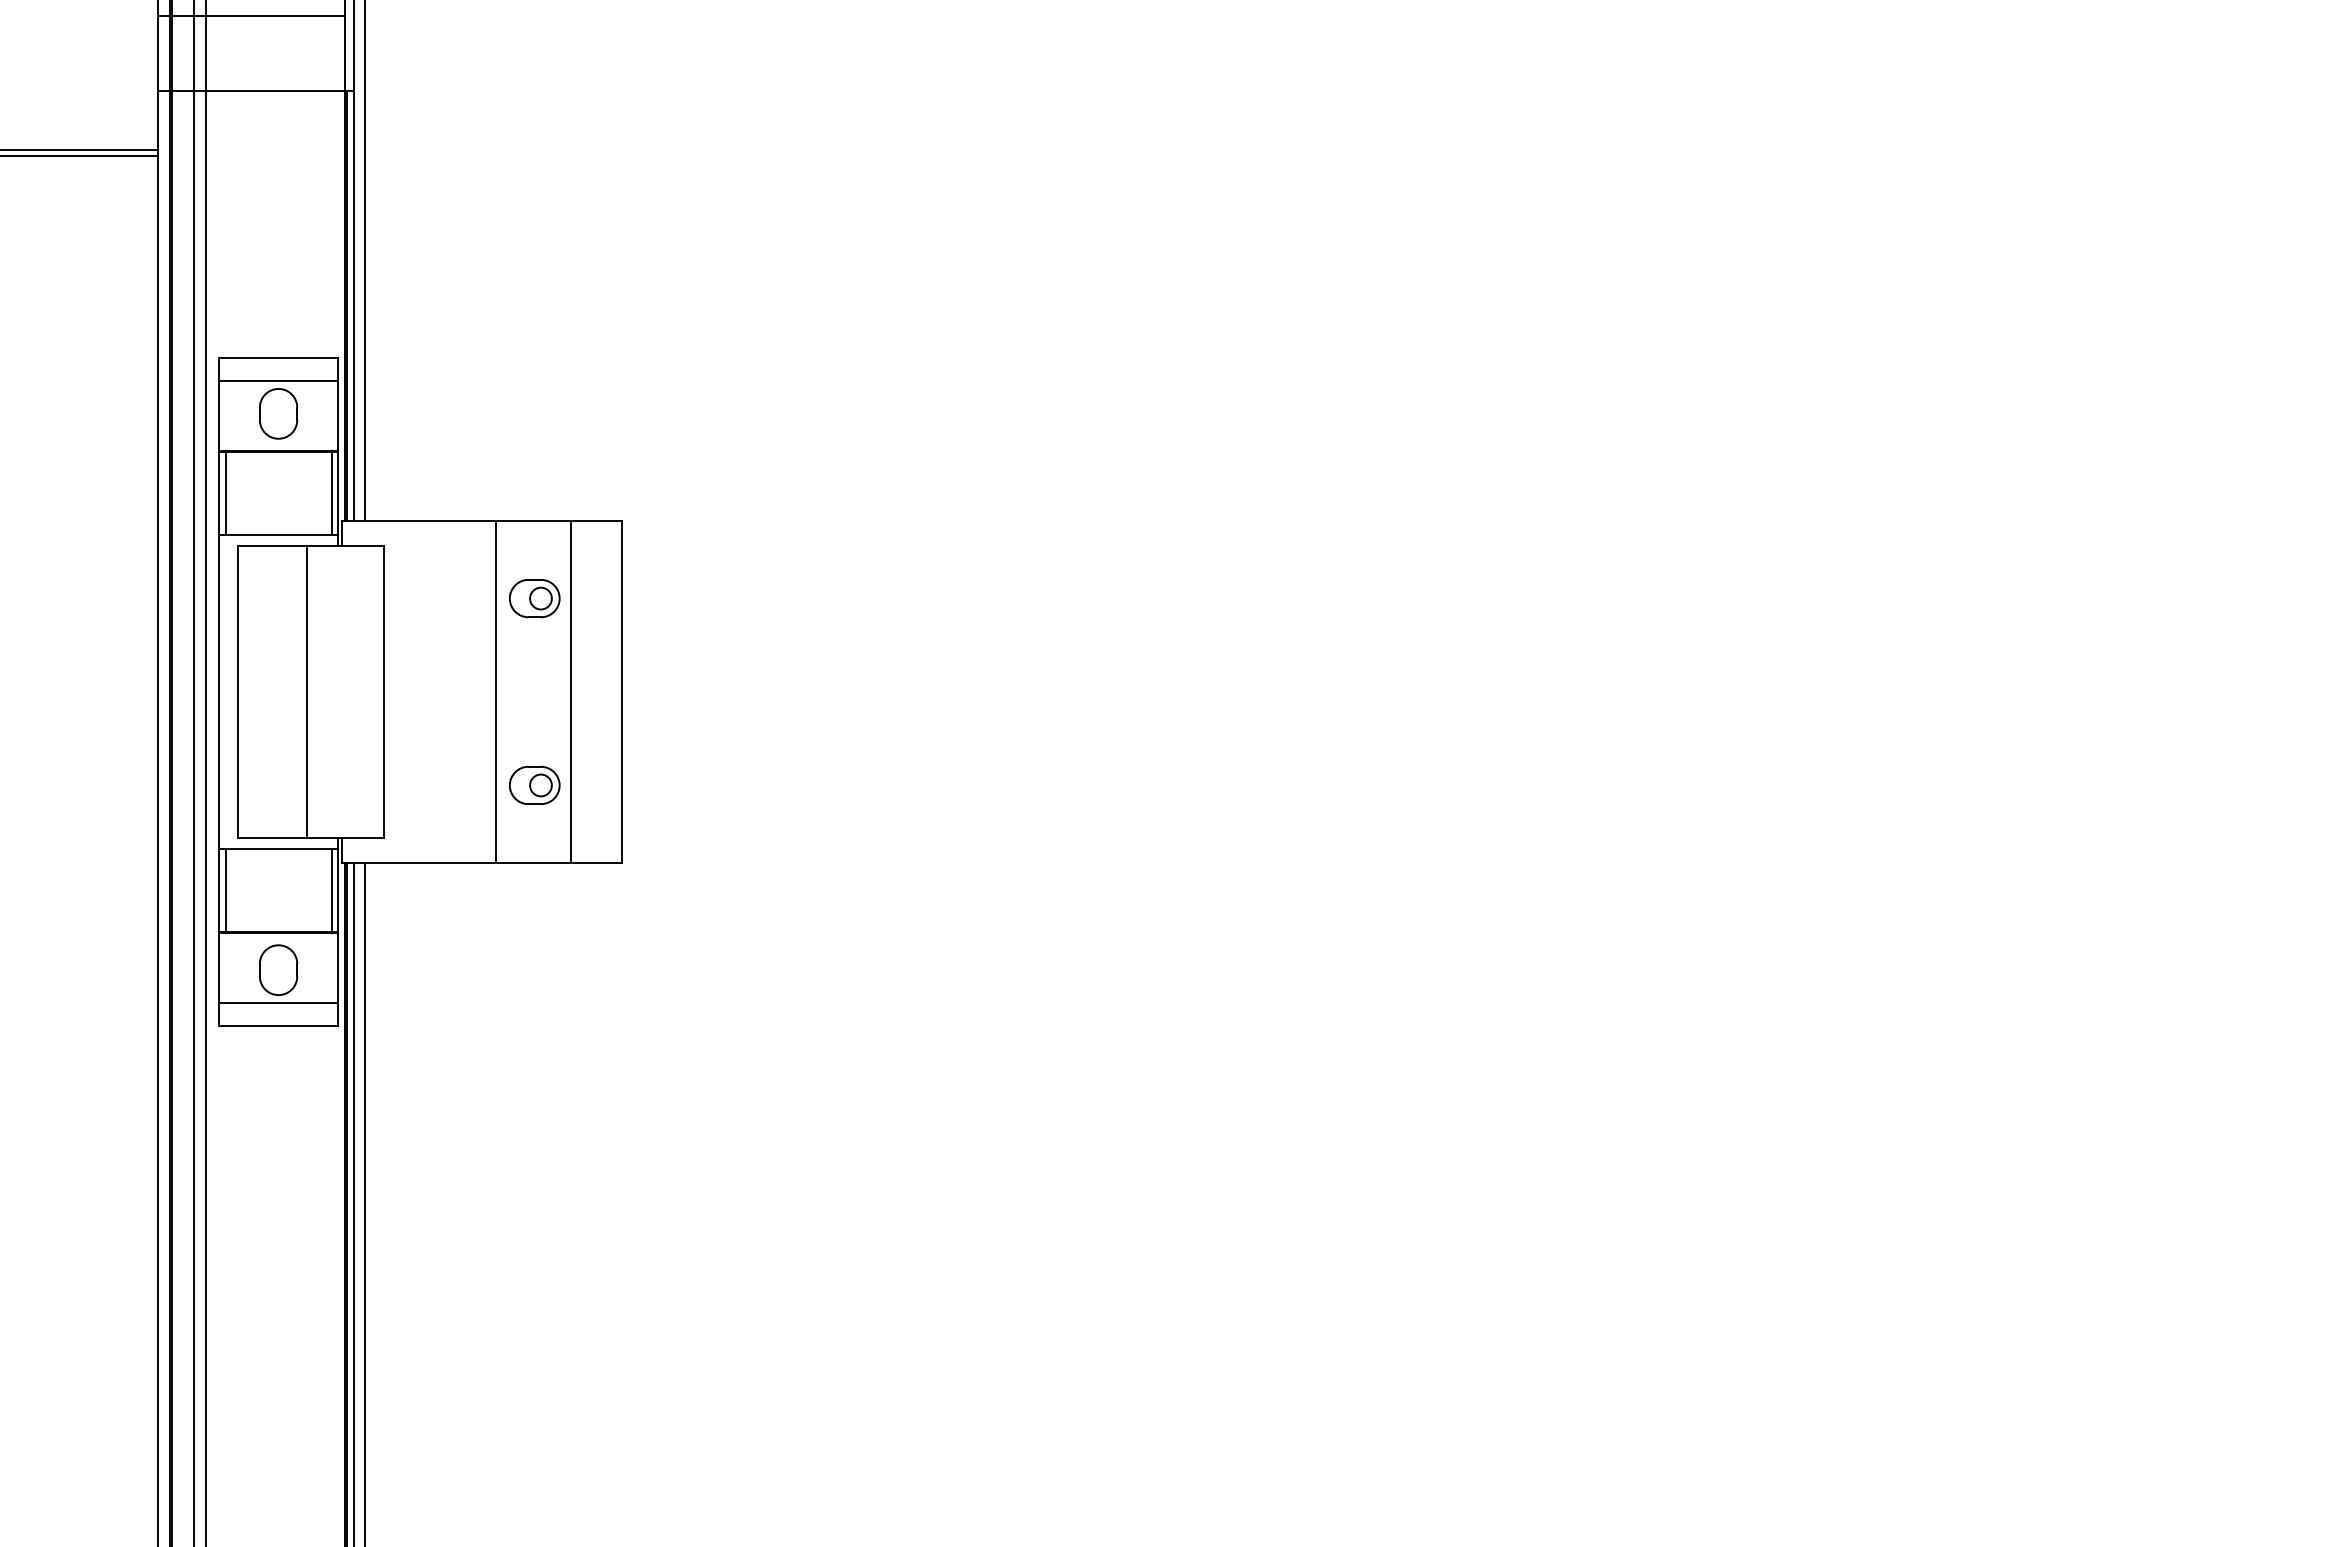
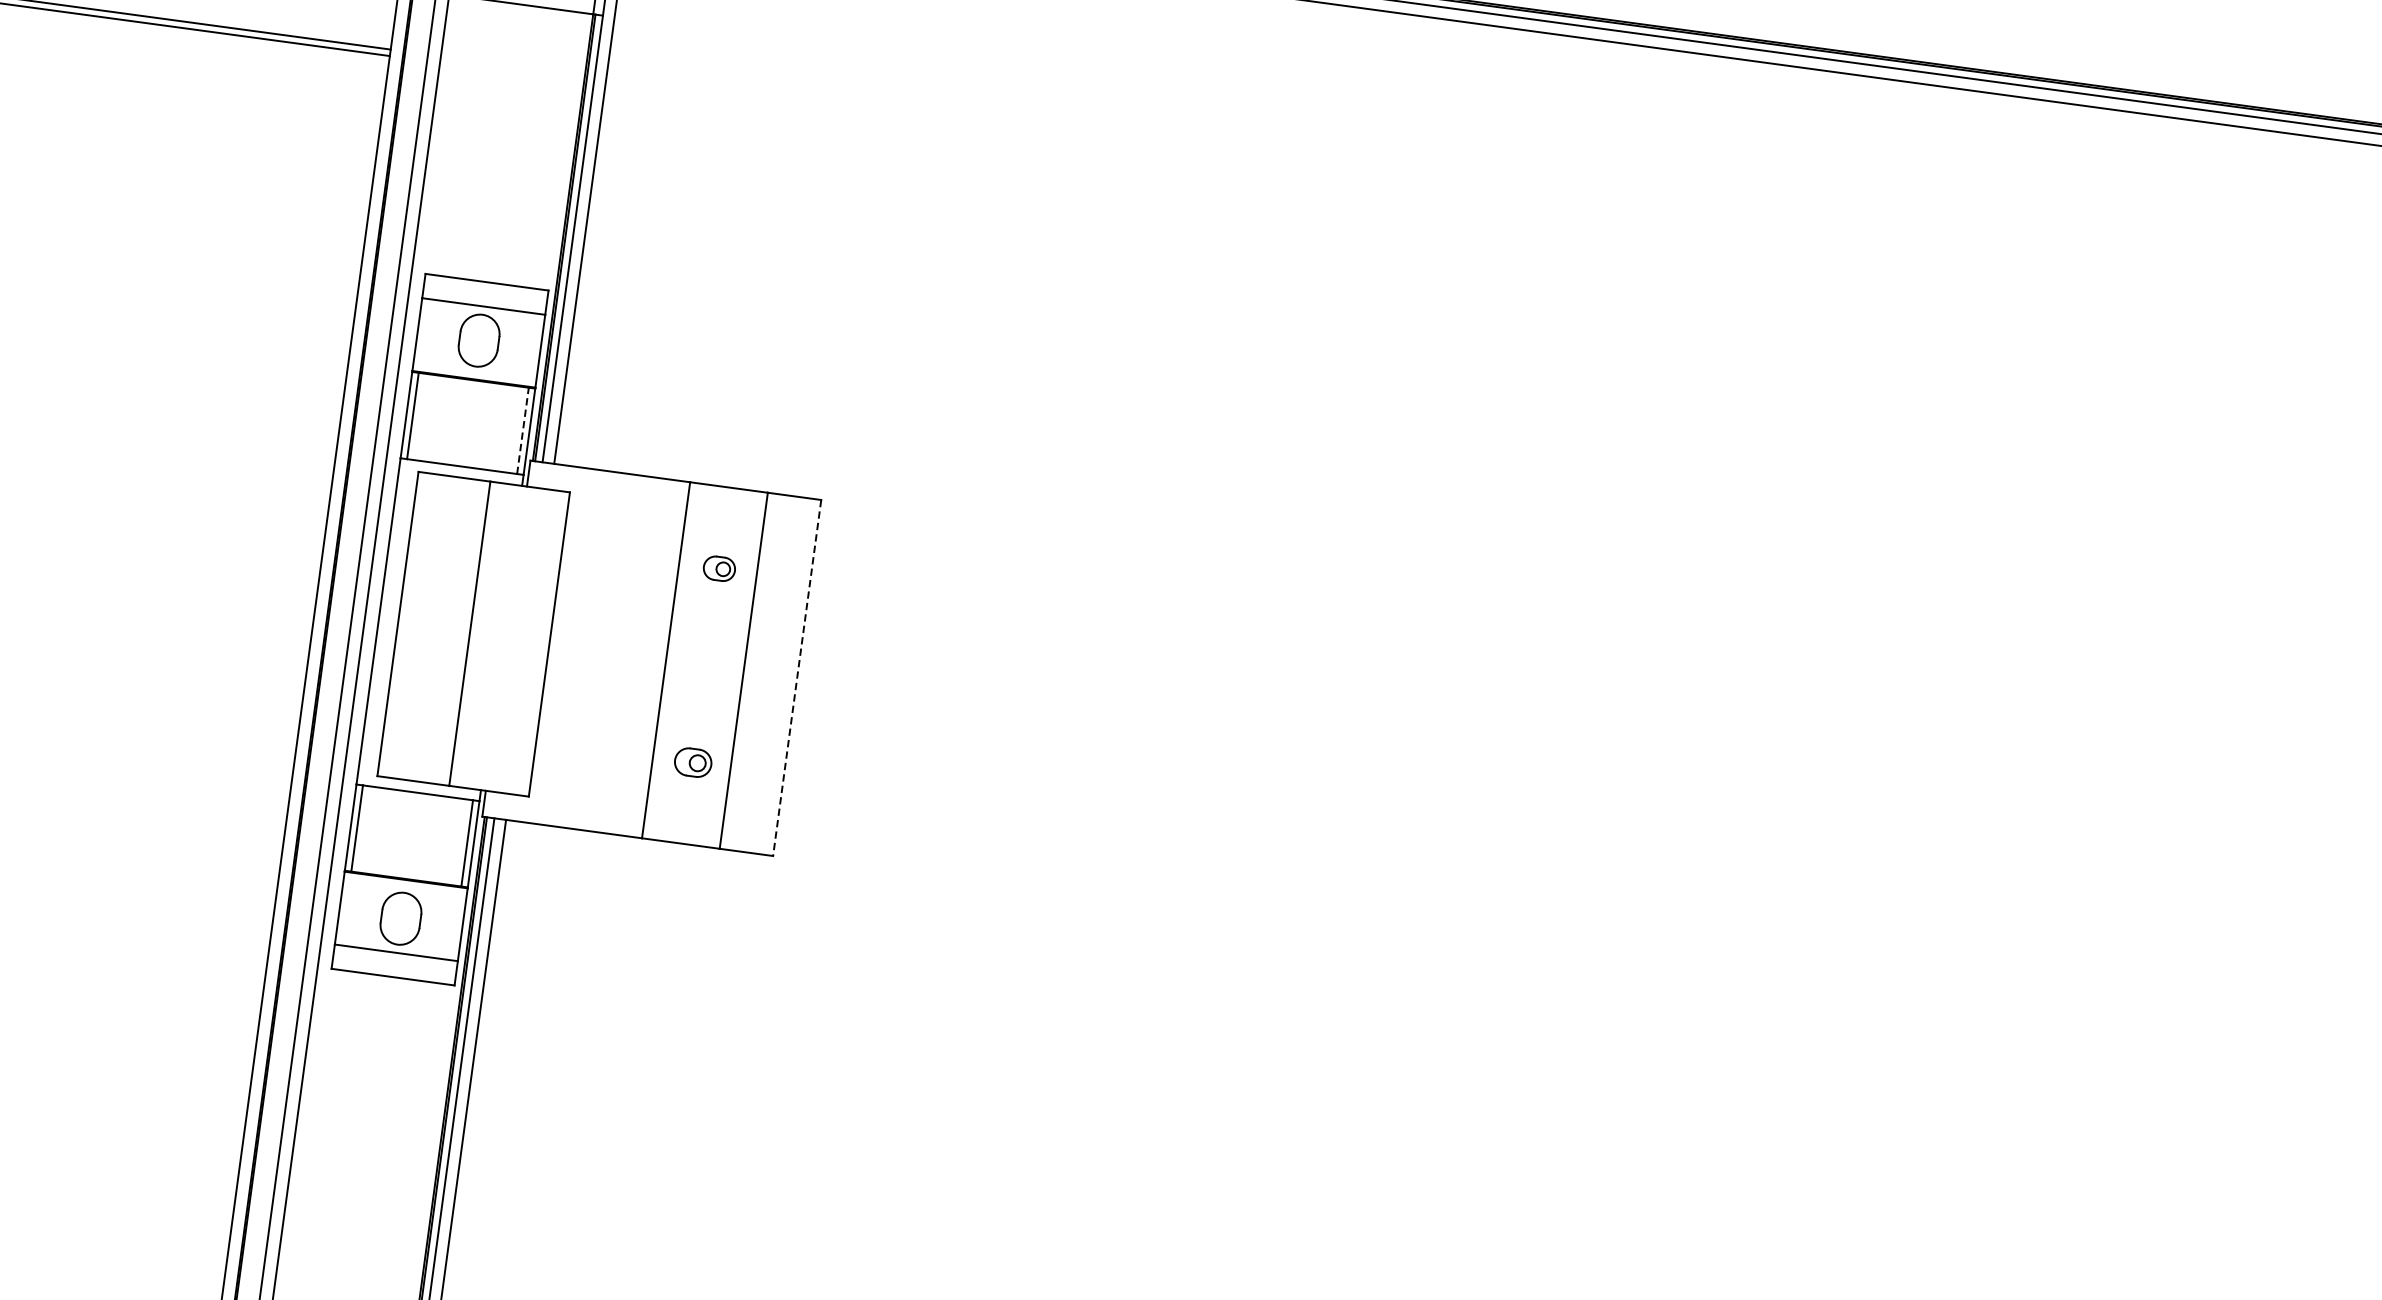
line: (331, 493) -> (522, 430), solid -> dashed
part: (534, 598) -> (719, 568), size x0.6
line: (622, 692) -> (797, 678), solid -> dashed
part: (534, 784) -> (692, 761), size x0.7

